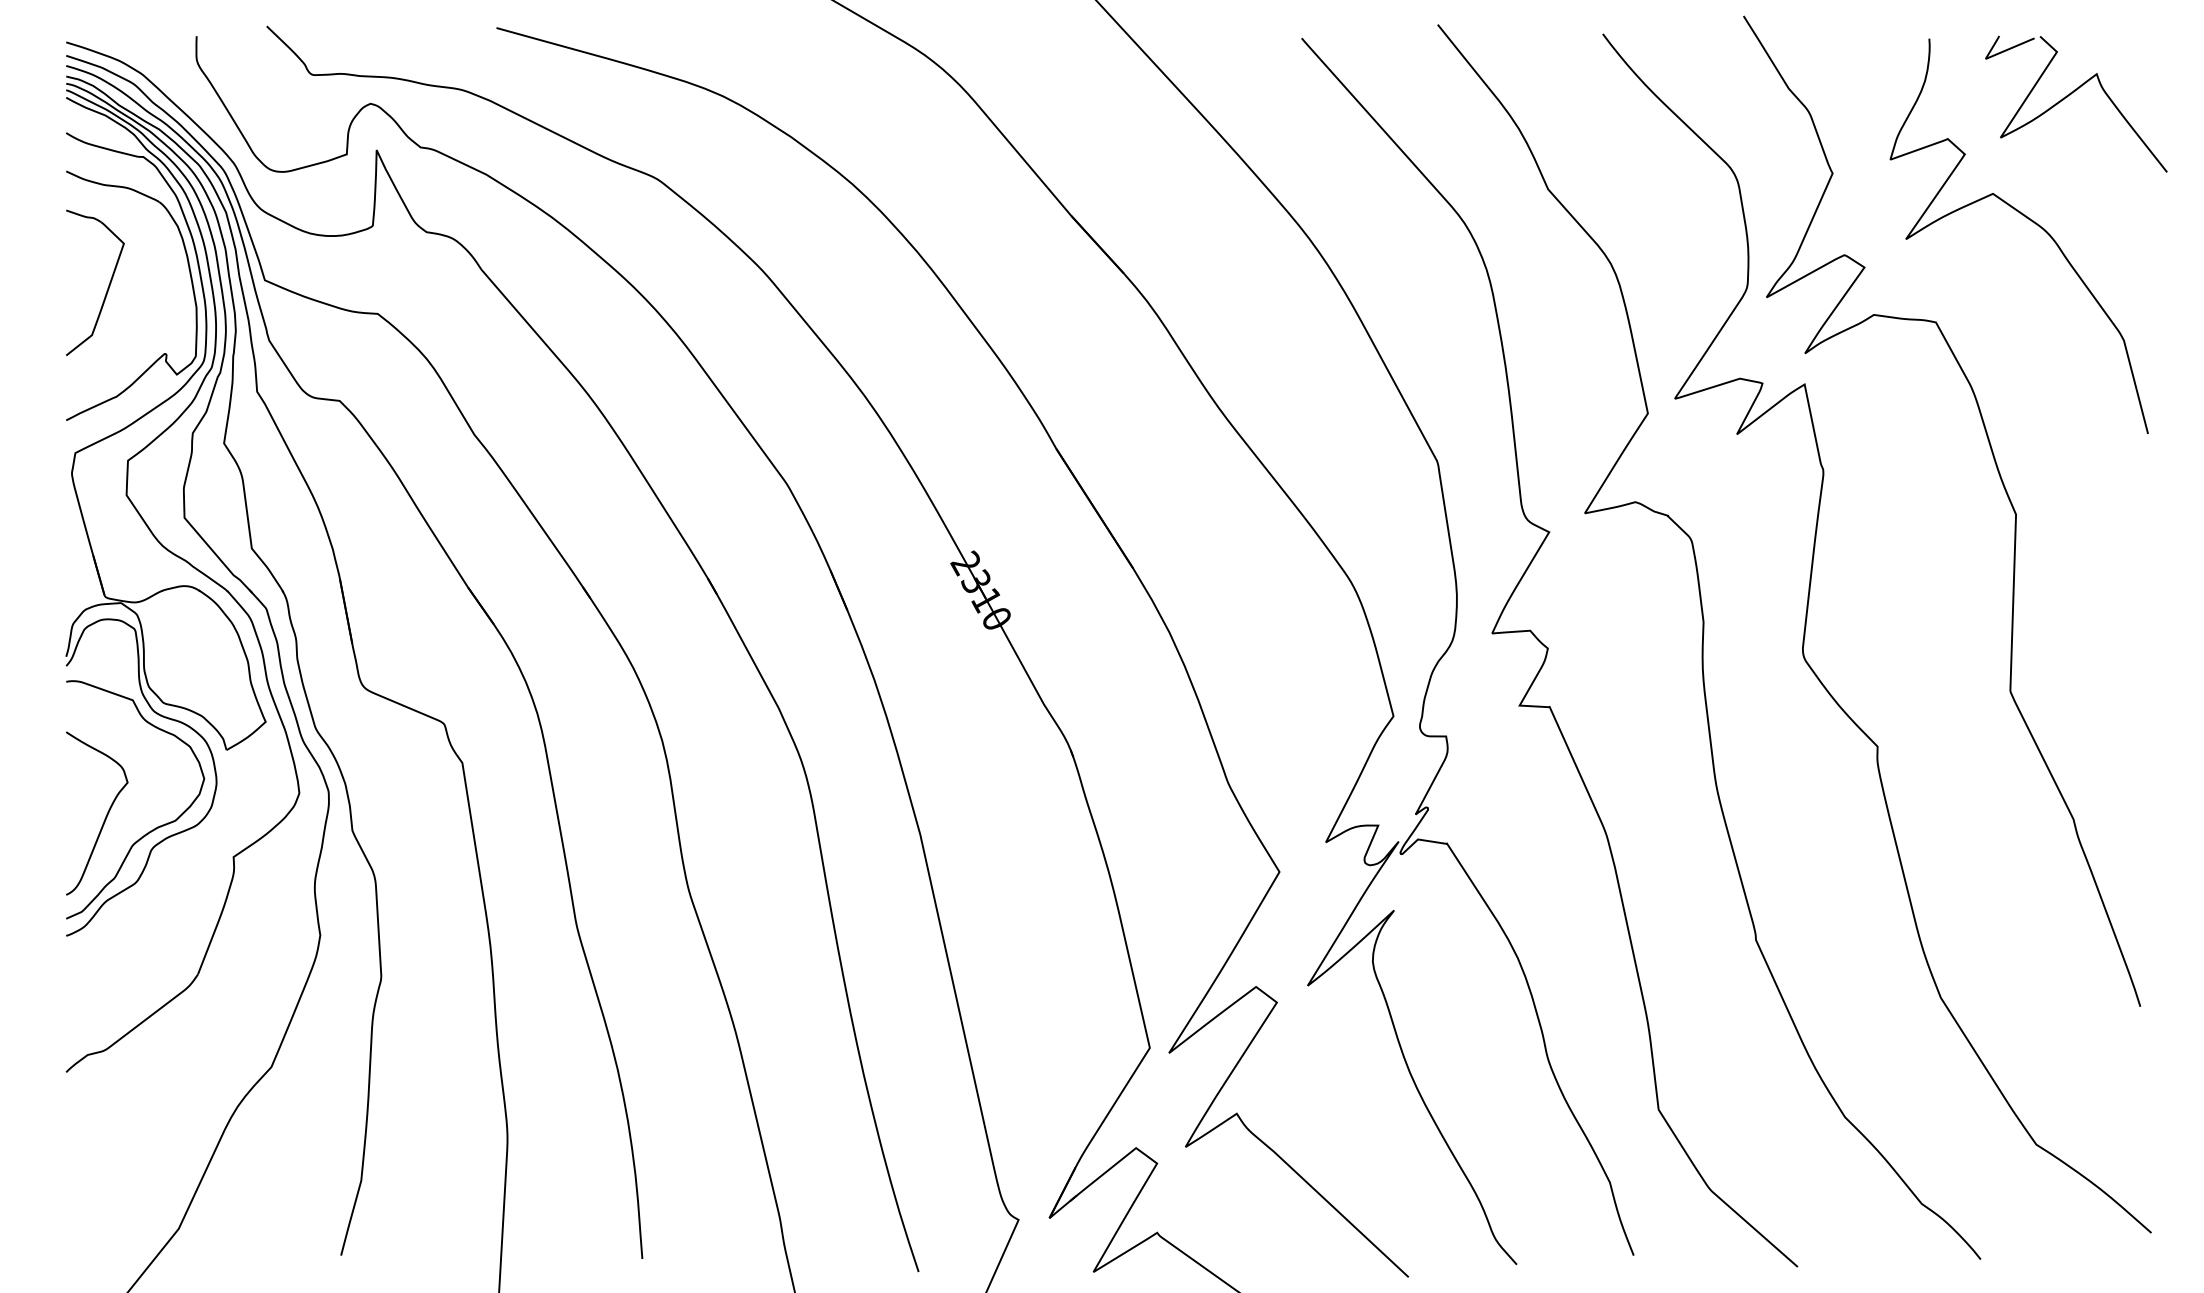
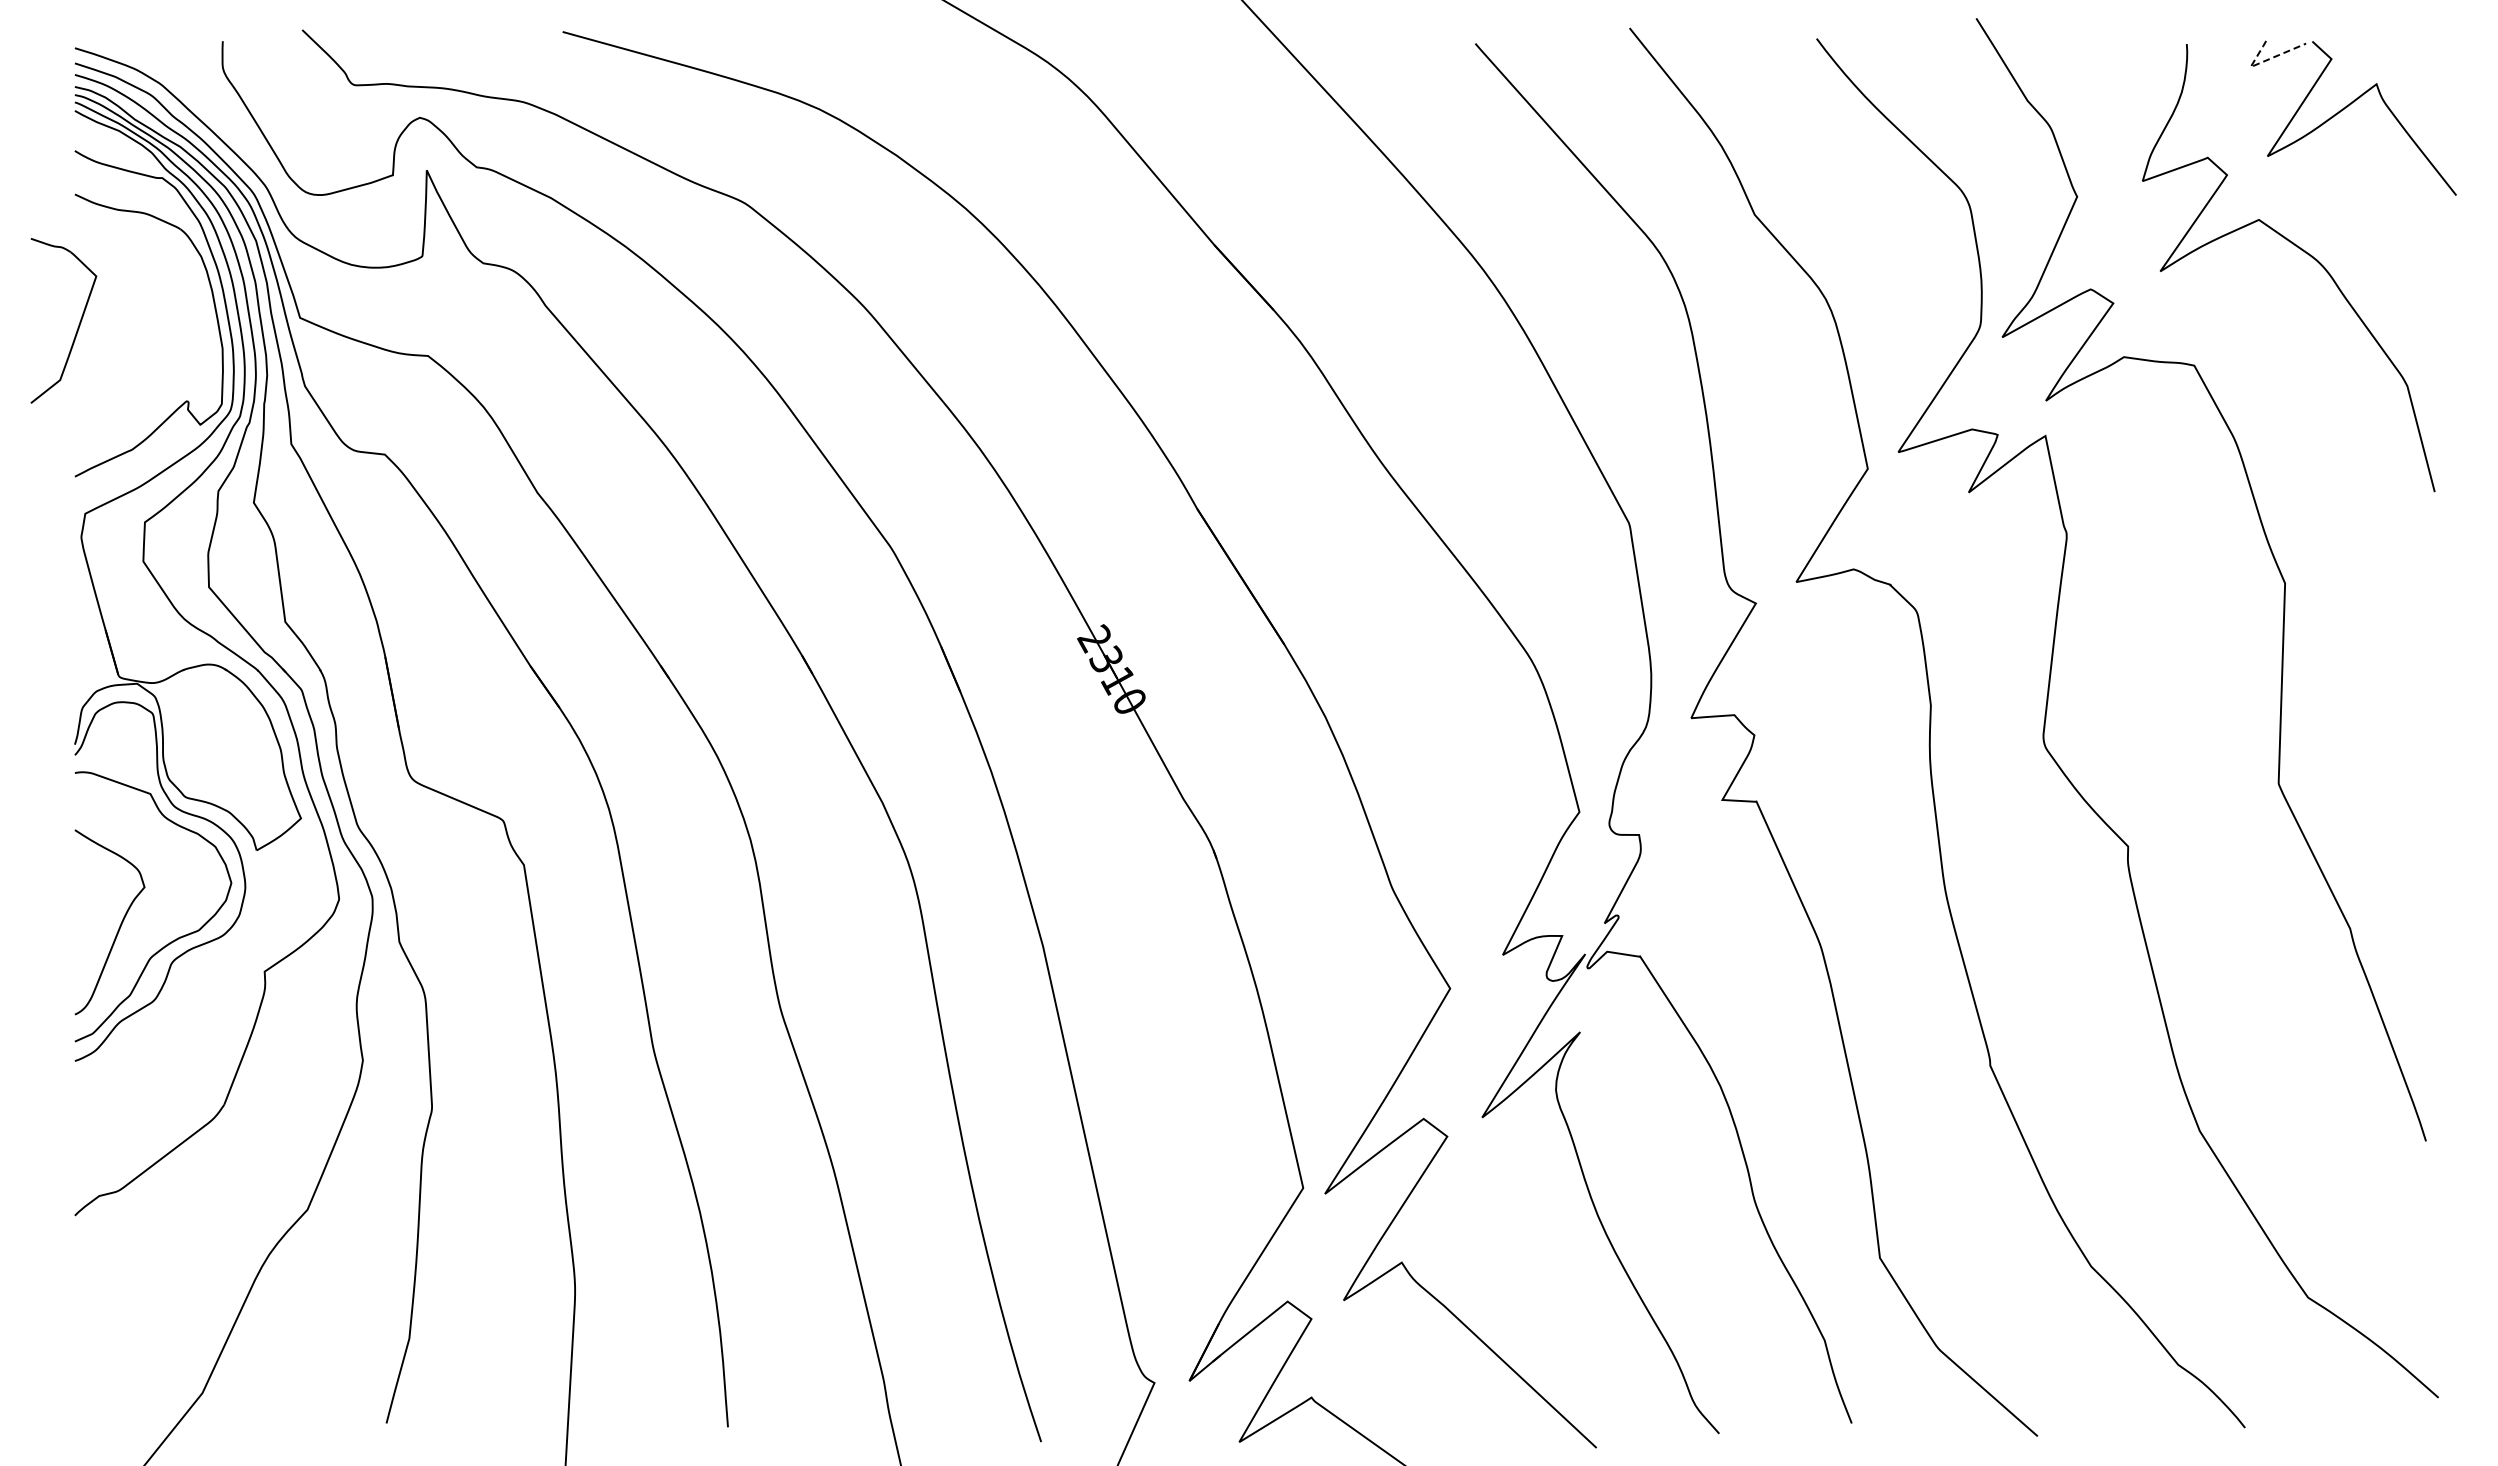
line: (1996, 54) -> (2263, 61), solid -> dashed
part: (108, 286) -> (78, 324), moved

